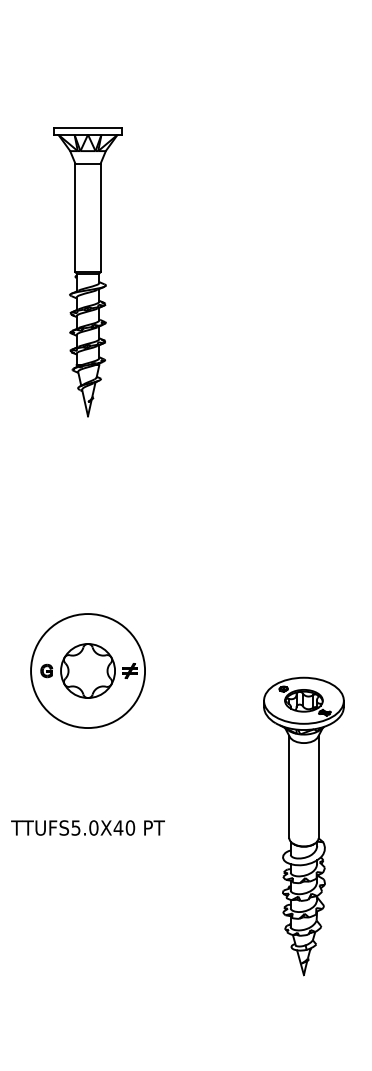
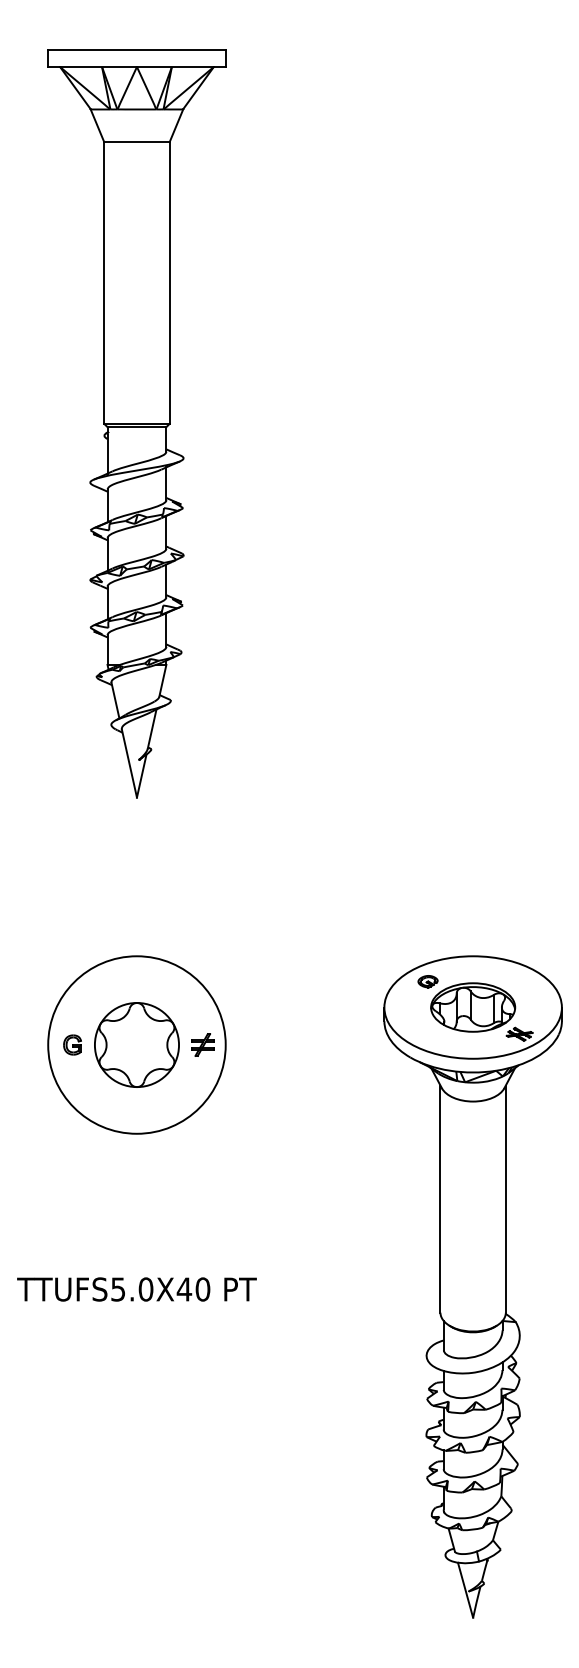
part: (87, 272) -> (136, 424), size x1.67
part: (303, 826) -> (472, 1287), size x1.43

